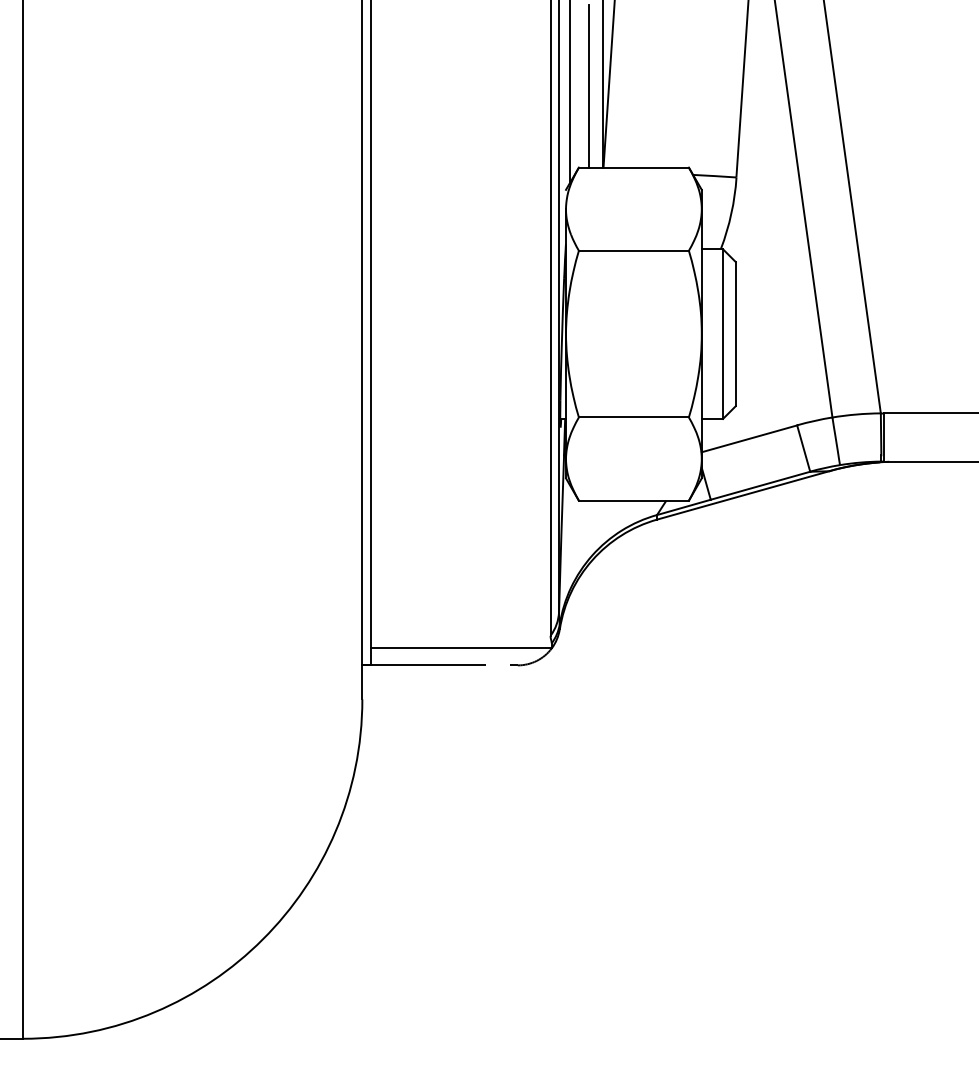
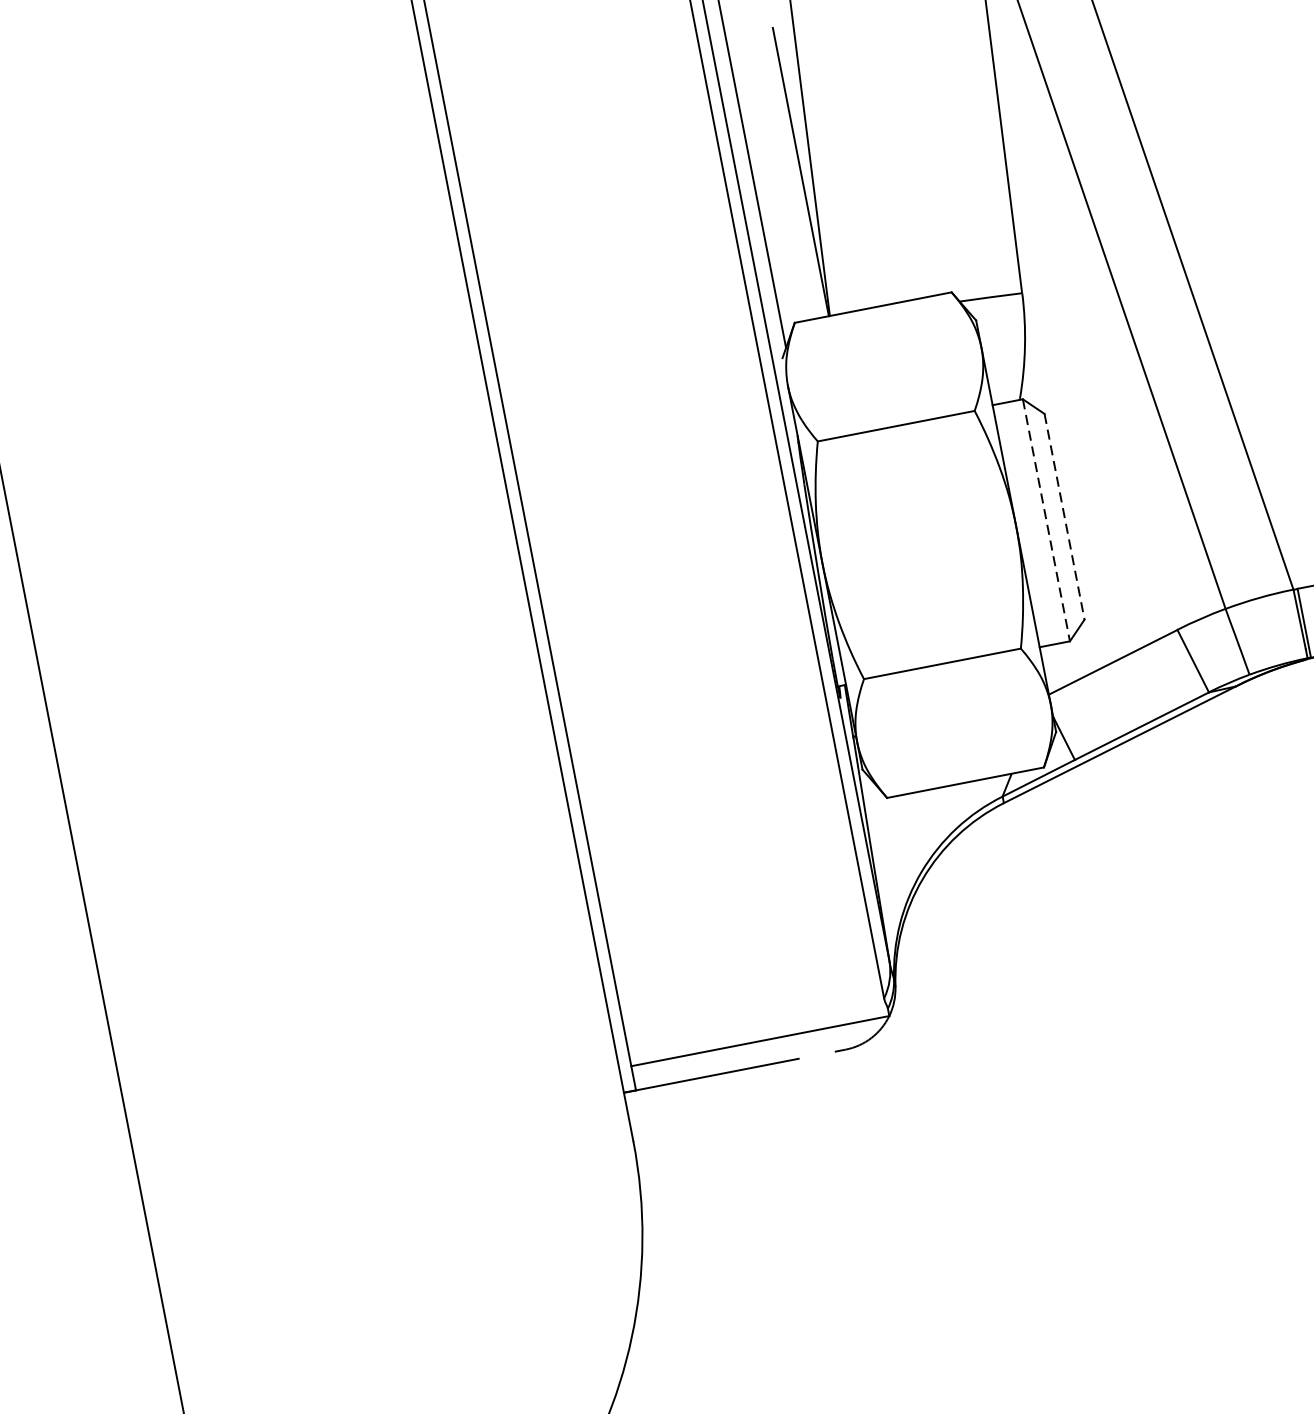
line: (588, 85) -> (785, 203), removed
line: (723, 334) -> (1047, 520), solid -> dashed
line: (735, 334) -> (1064, 517), solid -> dashed

